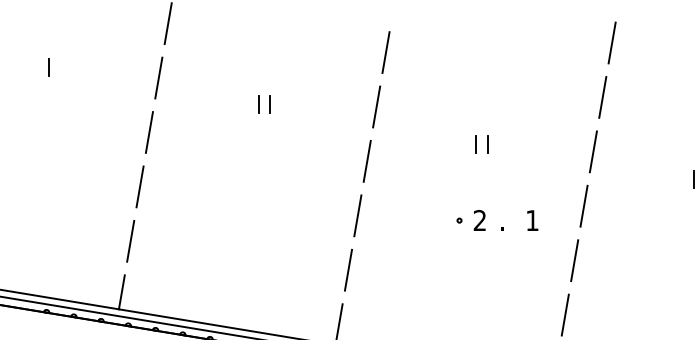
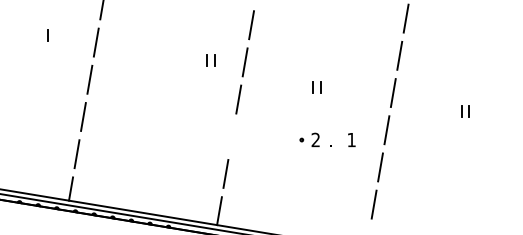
line: (47, 67) -> (47, 35), moved
part: (264, 104) -> (210, 60), moved
line: (356, 215) -> (231, 136), removed

